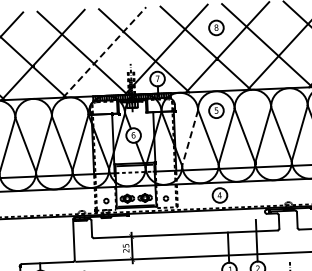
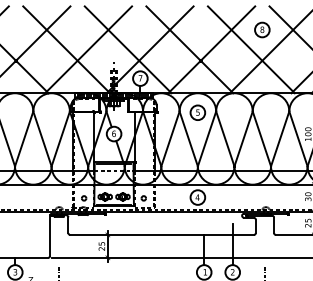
part: (216, 27) -> (262, 29), moved
line: (104, 52) -> (88, 49), dashed -> solid
line: (190, 137) -> (170, 138), dashed -> solid

